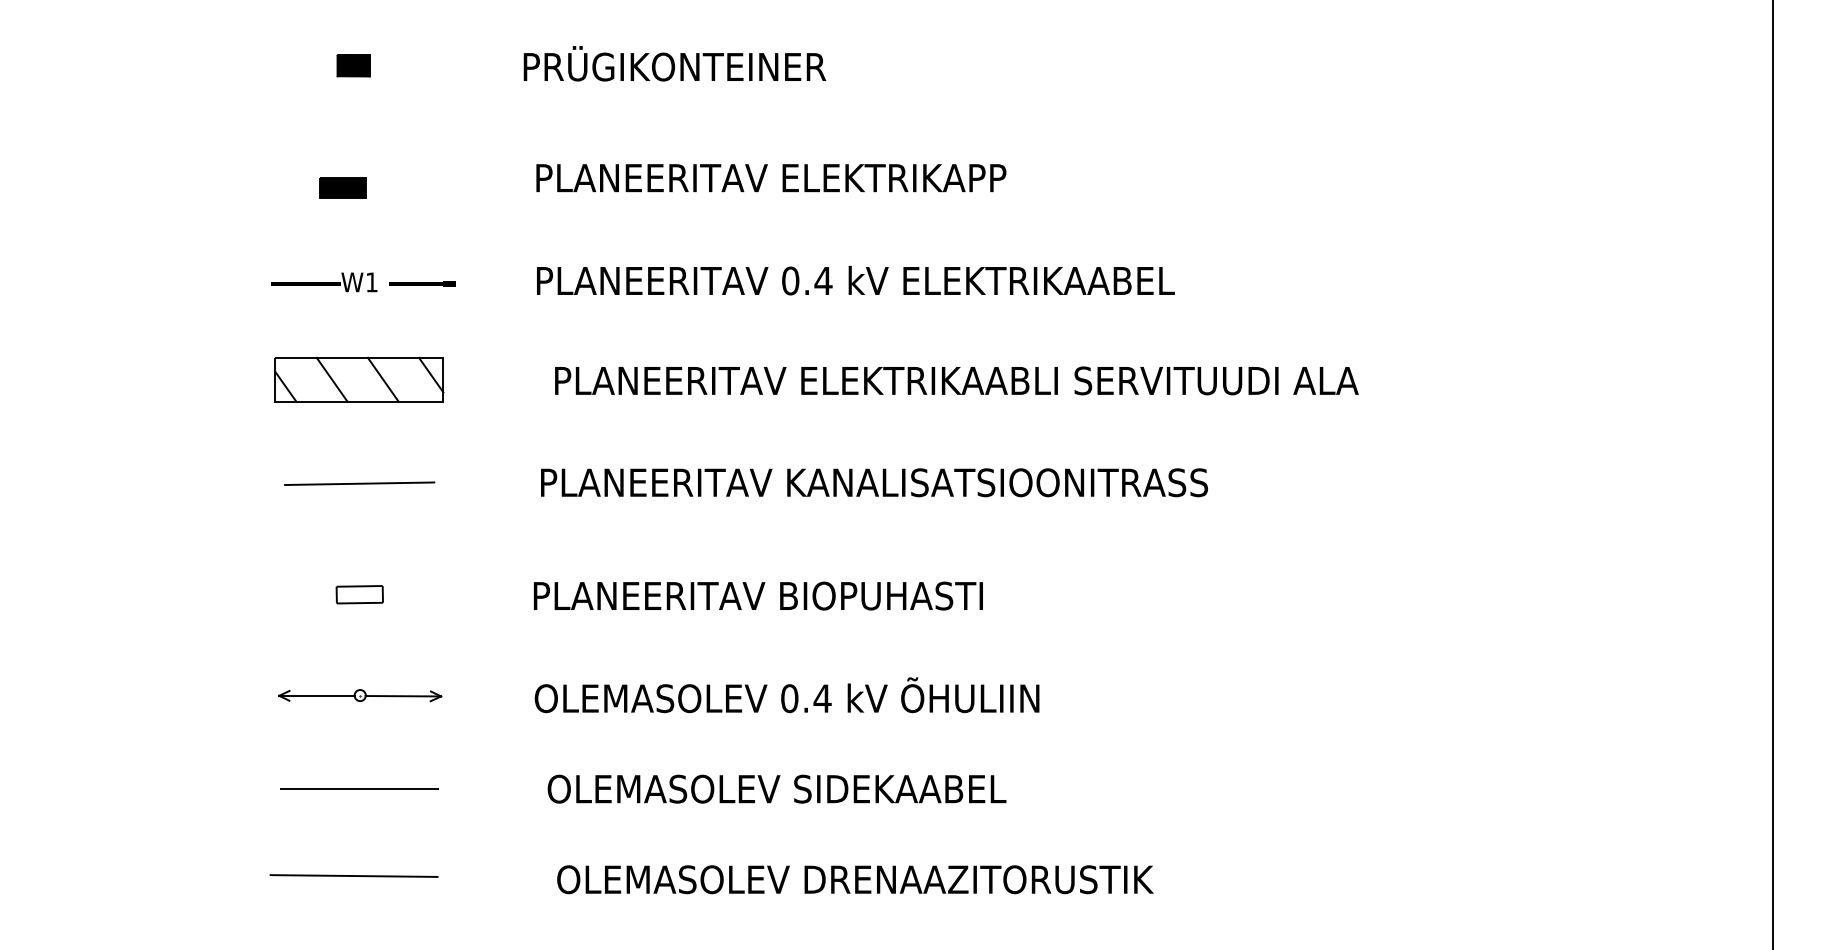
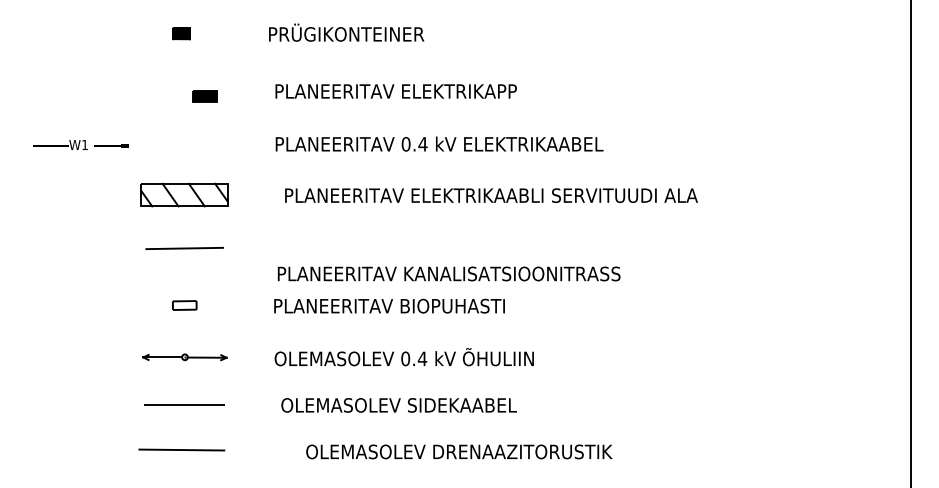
part: (341, 187) -> (204, 96), moved
part: (363, 281) -> (80, 144), moved
text: (873, 481) -> (448, 273), moved
text: (855, 878) -> (459, 451), moved

